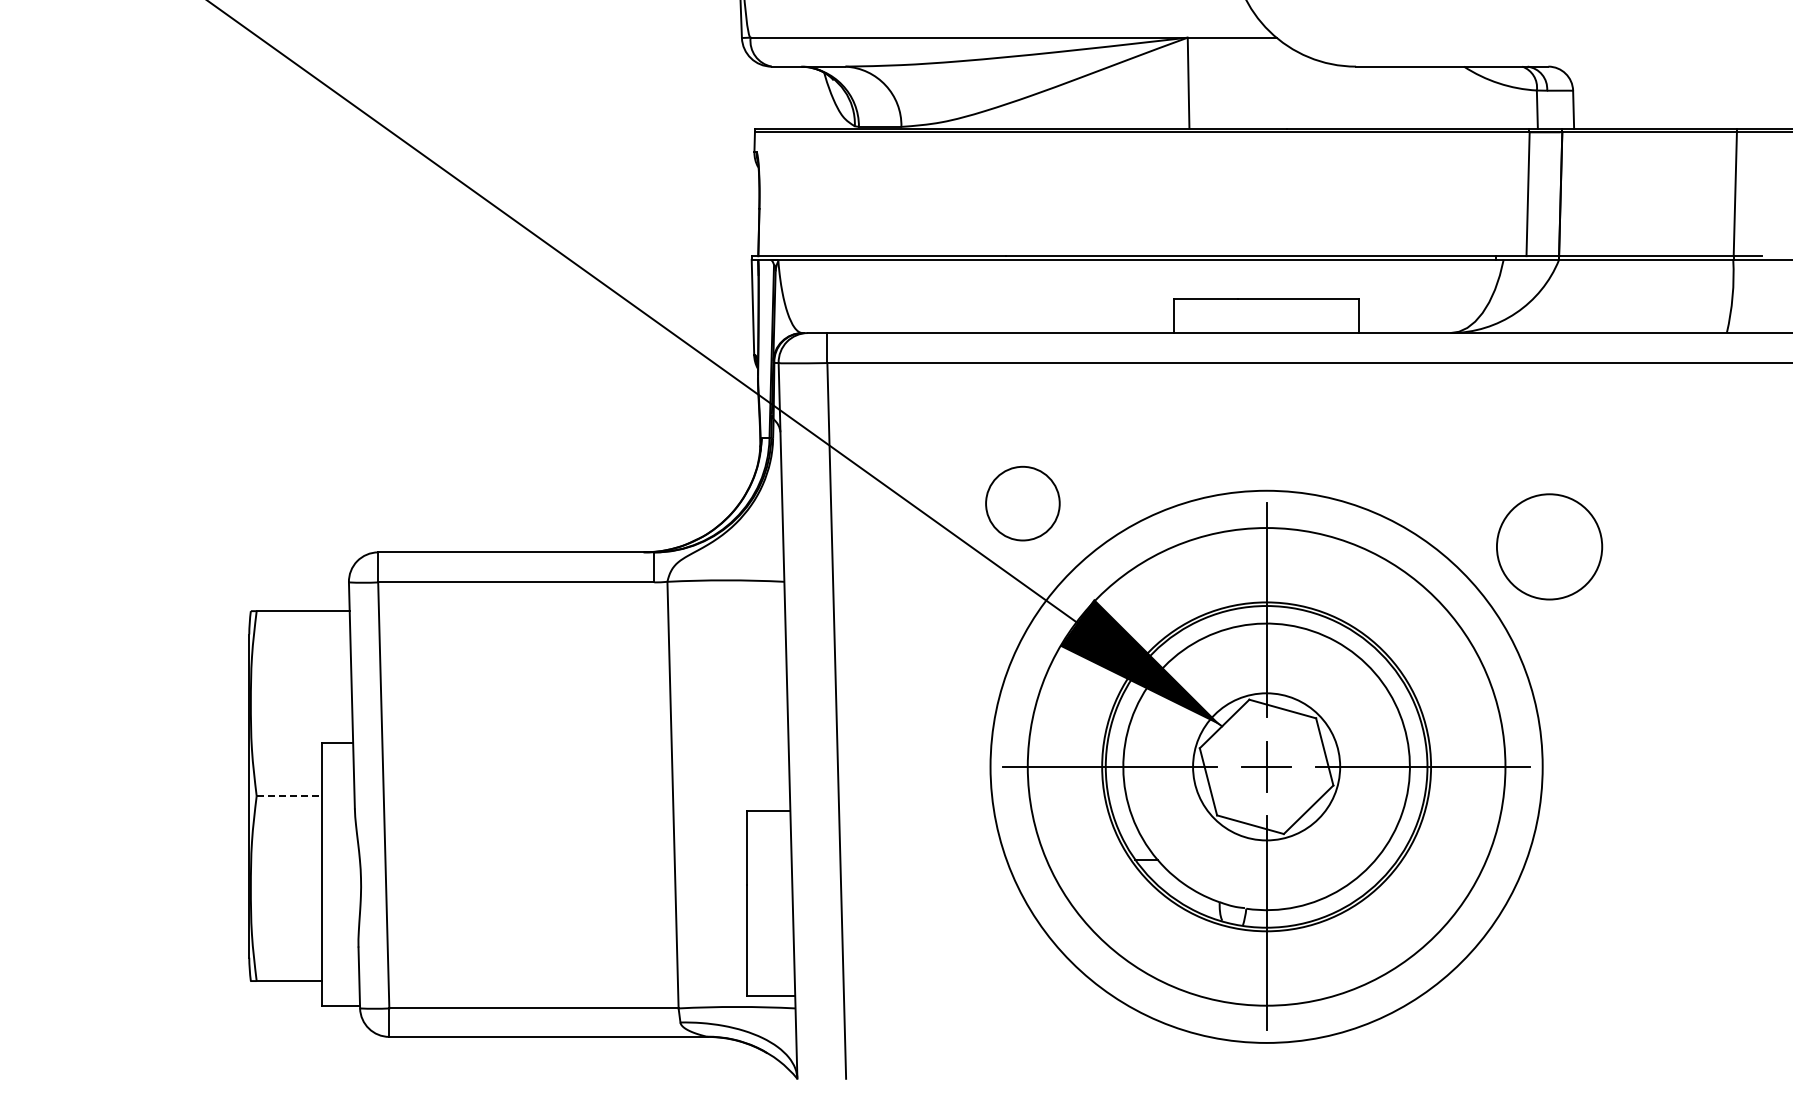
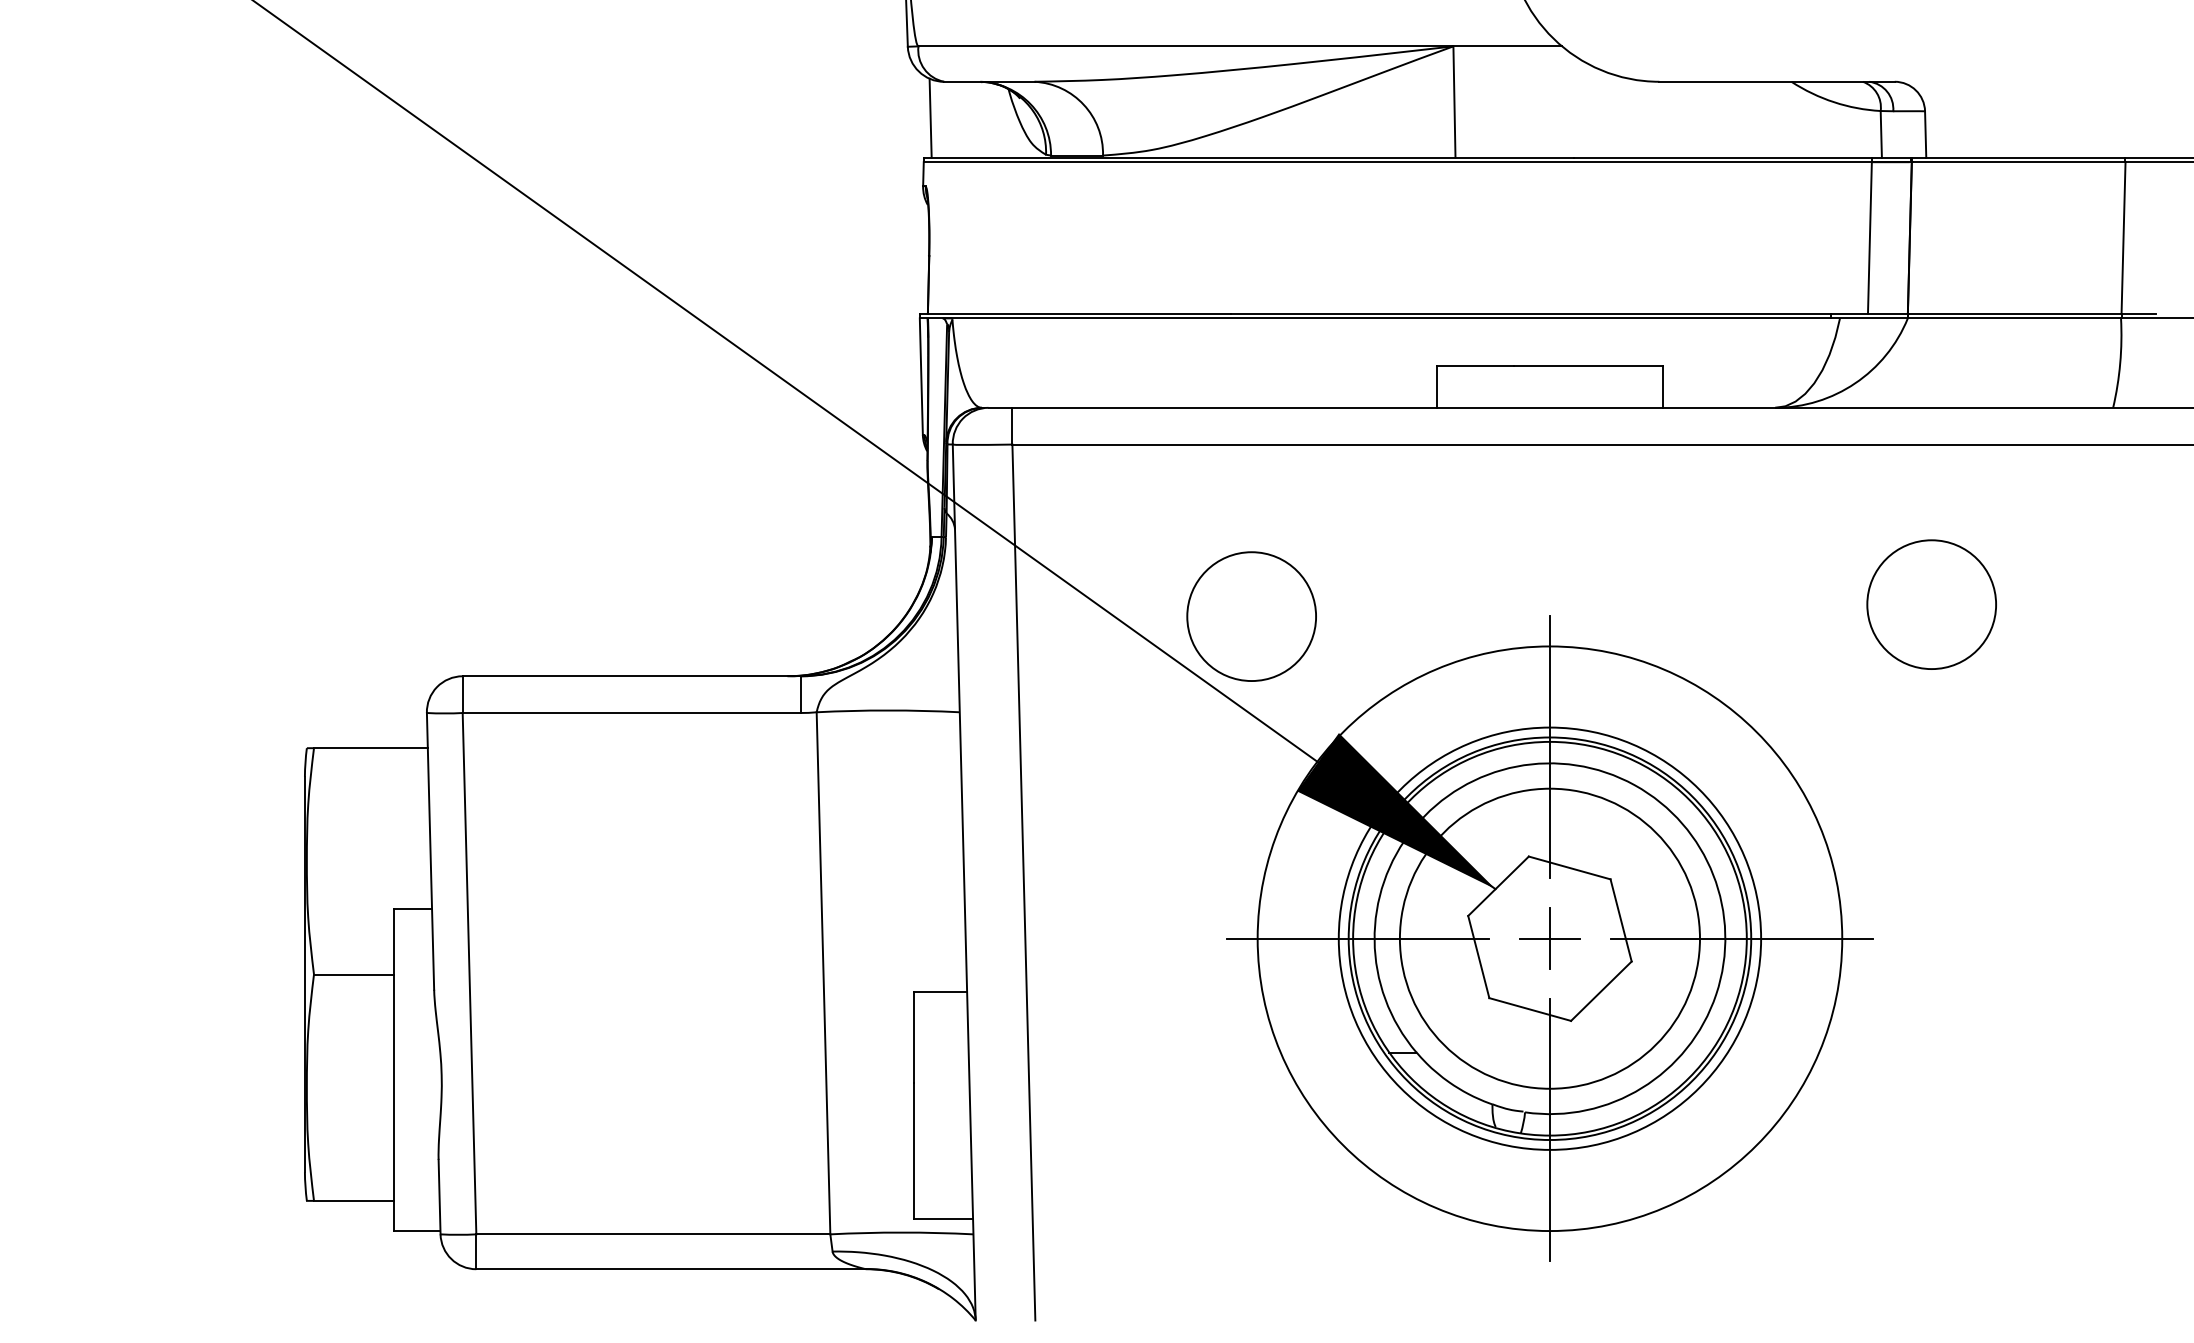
line: (760, 96) -> (930, 118), added
circle: (1022, 503) -> (1251, 616), size x1.43
circle: (1549, 546) -> (1931, 604), moved
circle: (1266, 766) -> (1549, 938), size x0.62
circle: (1266, 766) -> (1549, 938), size x1.67
line: (289, 796) -> (354, 975), dashed -> solid

